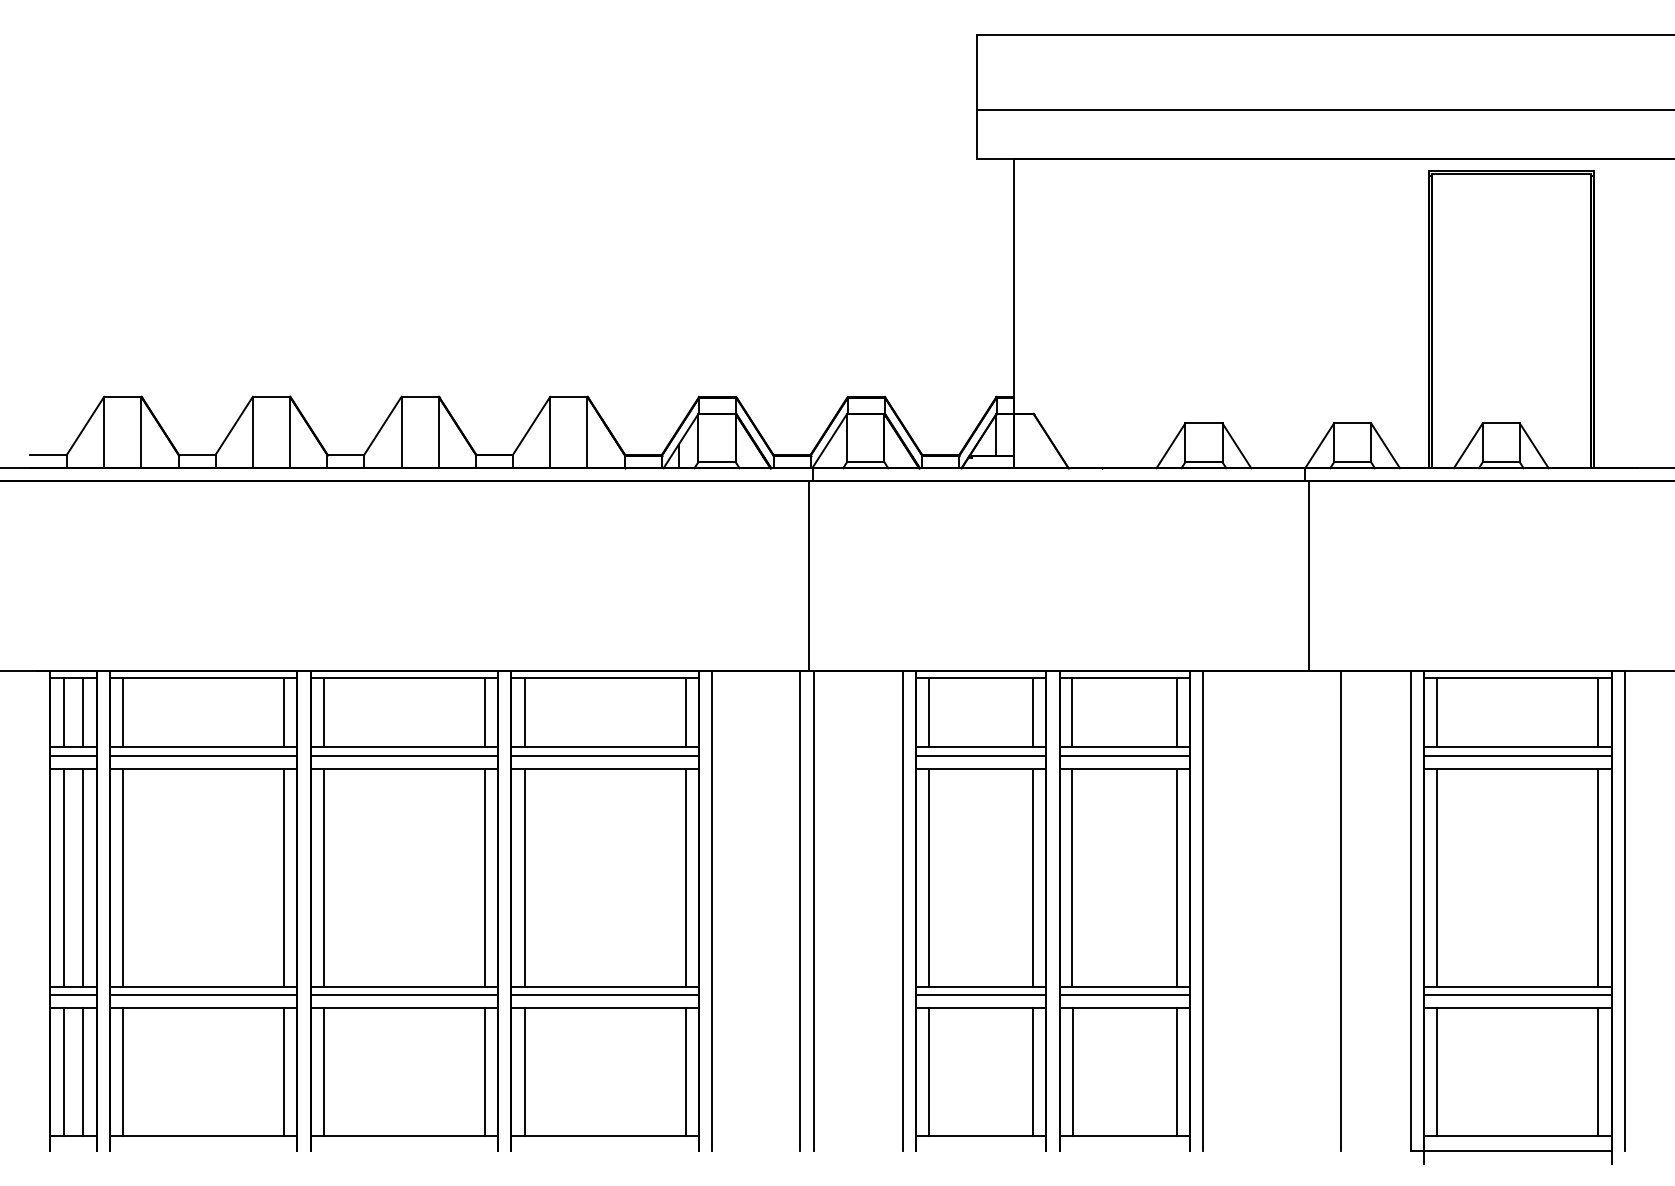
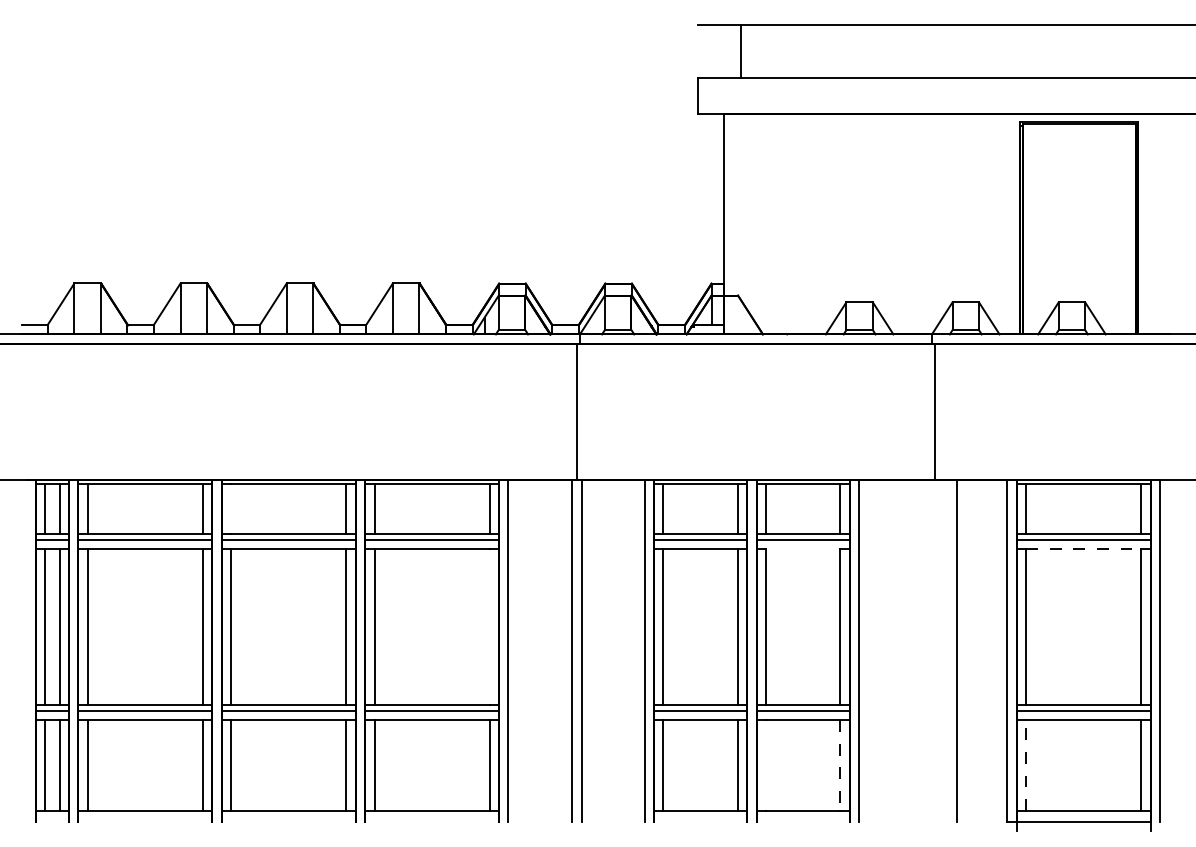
line: (977, 72) -> (740, 51), moved
line: (323, 712) -> (231, 508), removed
line: (1124, 768) -> (802, 548), removed
line: (1517, 768) -> (1083, 548), solid -> dashed
line: (685, 877) -> (489, 626), removed
line: (1072, 1071) -> (765, 765), removed
line: (1176, 1072) -> (840, 765), solid -> dashed
line: (1437, 1072) -> (1026, 765), solid -> dashed

